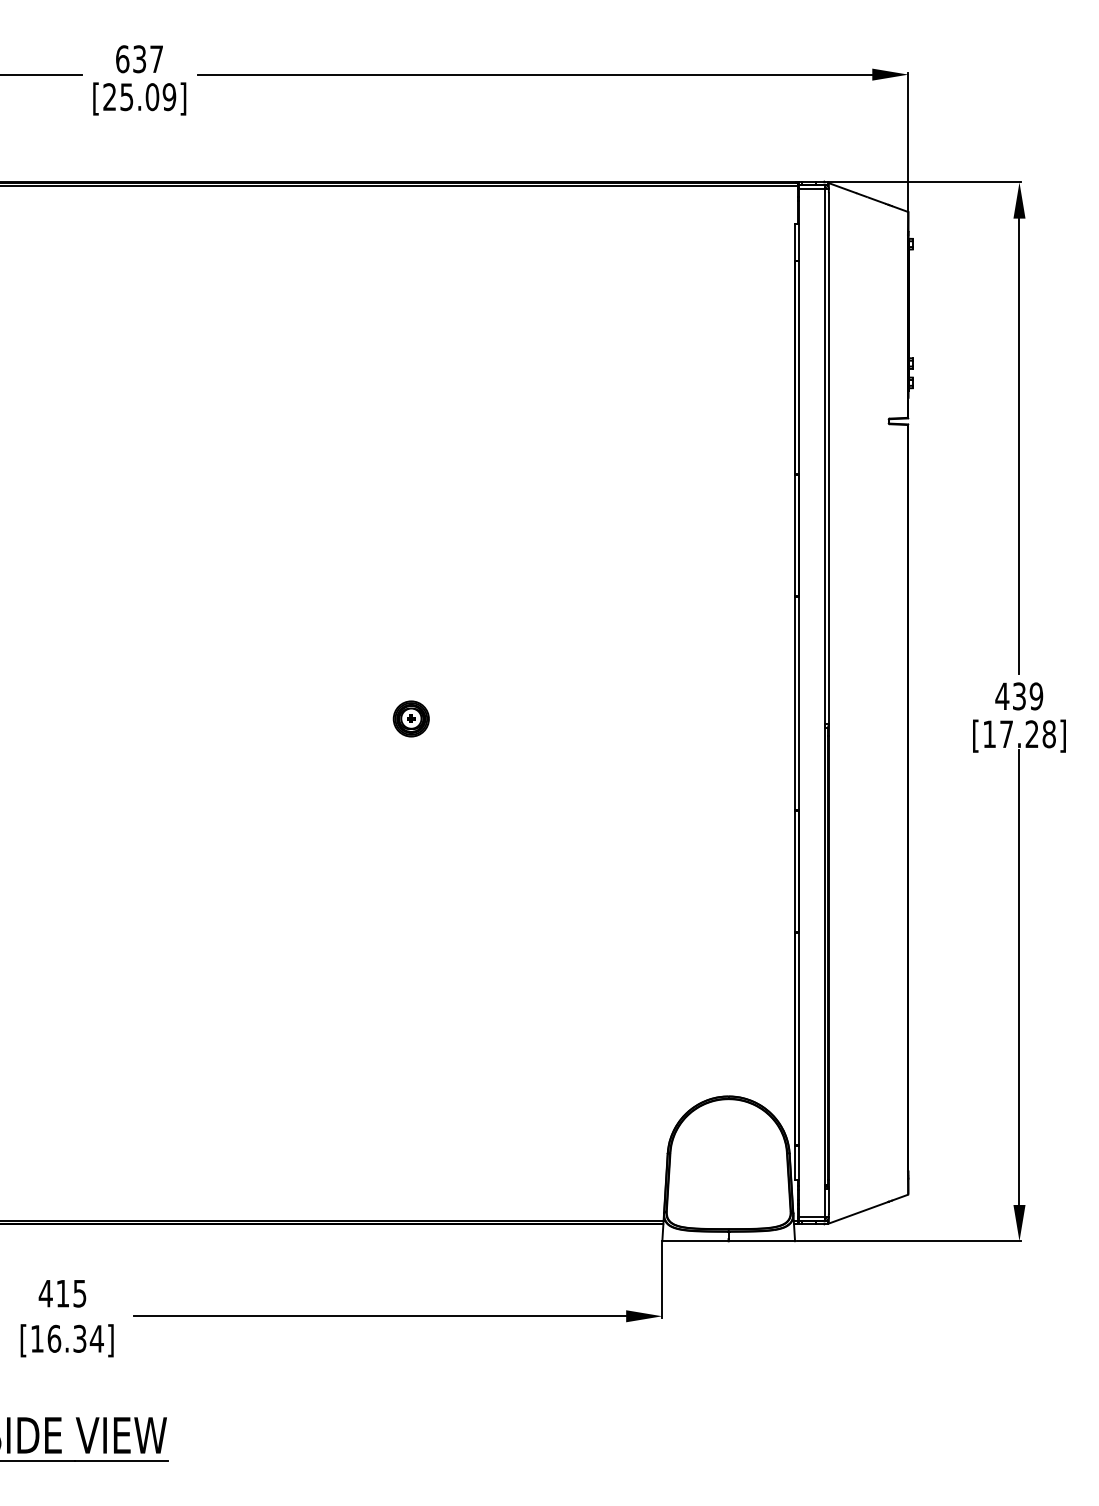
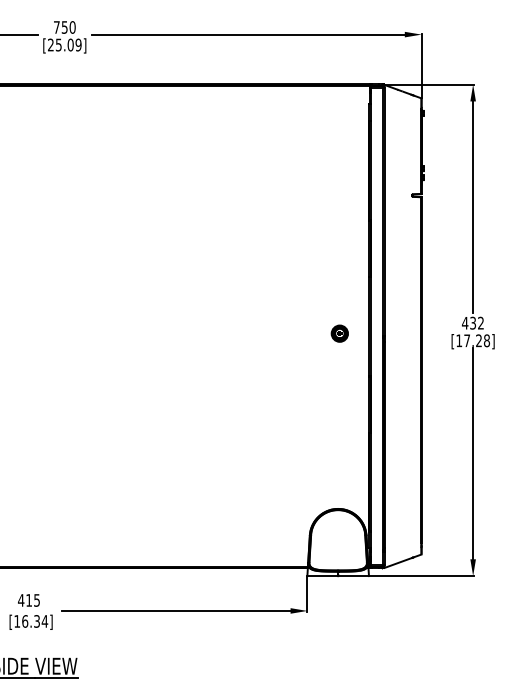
text: (139, 59) -> (64, 27), 637 -> 750
text: (1037, 696) -> (481, 323), 439 -> 432
part: (410, 718) -> (339, 333), moved

